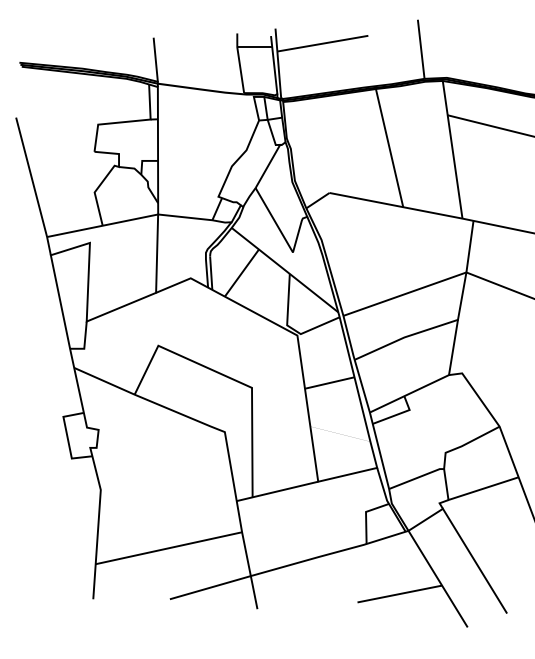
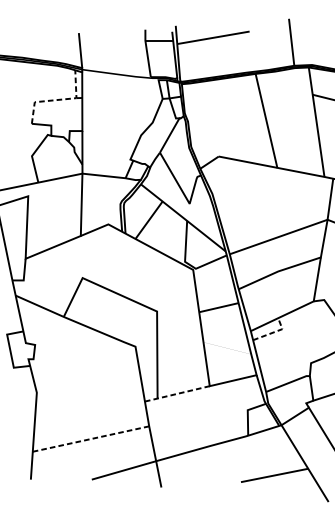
line: (128, 121) -> (58, 99), solid -> dashed
line: (398, 414) -> (273, 332), solid -> dashed
line: (277, 491) -> (177, 393), solid -> dashed
line: (168, 548) -> (90, 439), solid -> dashed

